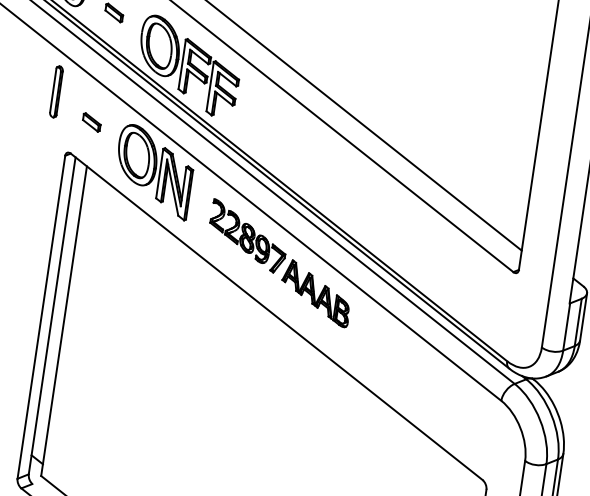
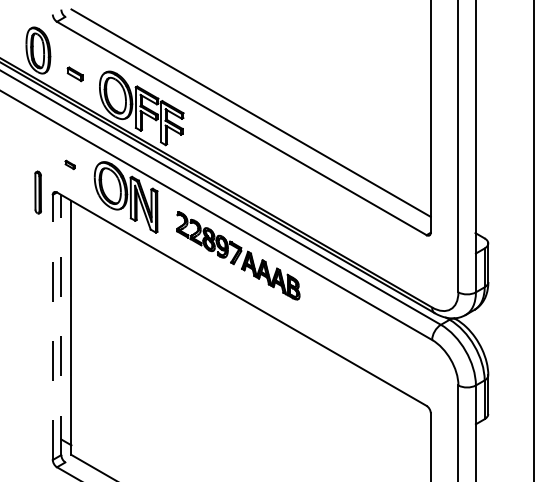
part: (55, 91) -> (37, 192), moved
part: (91, 121) -> (69, 164), size x0.6
line: (52, 315) -> (61, 324), solid -> dashed
line: (41, 317) -> (52, 327), solid -> dashed

